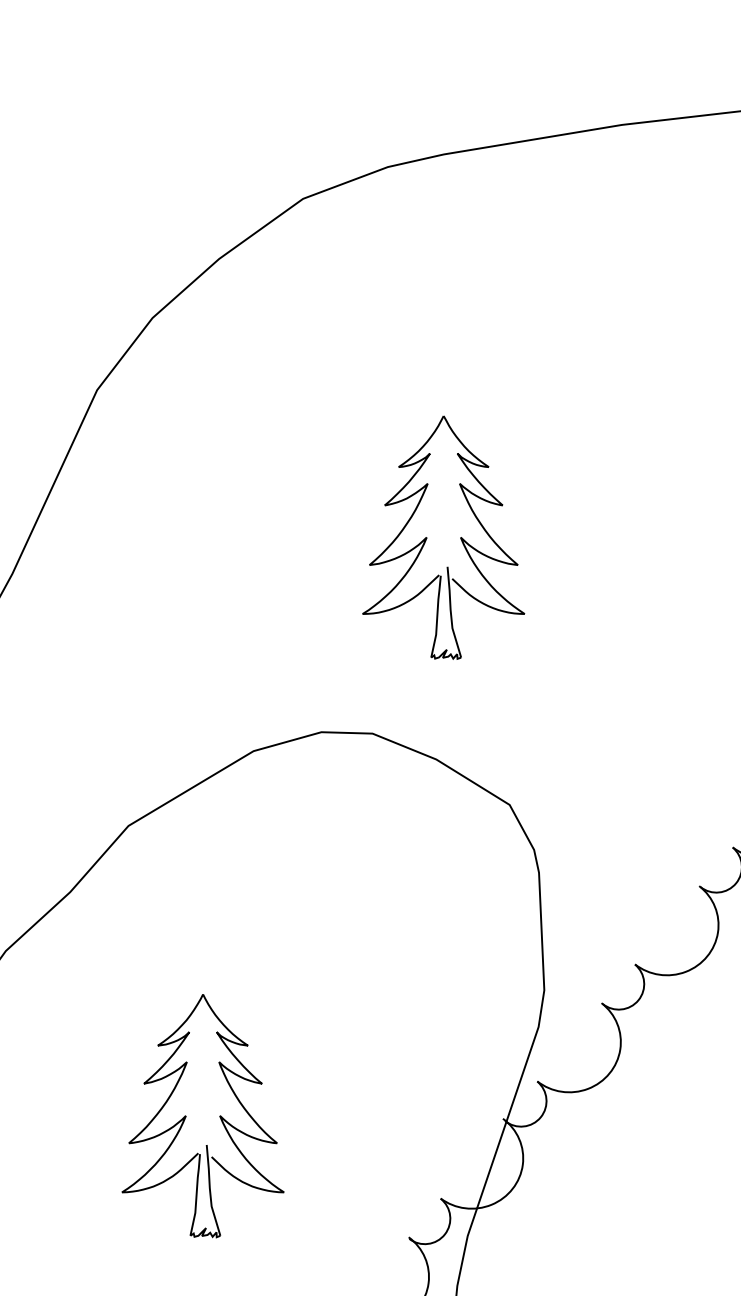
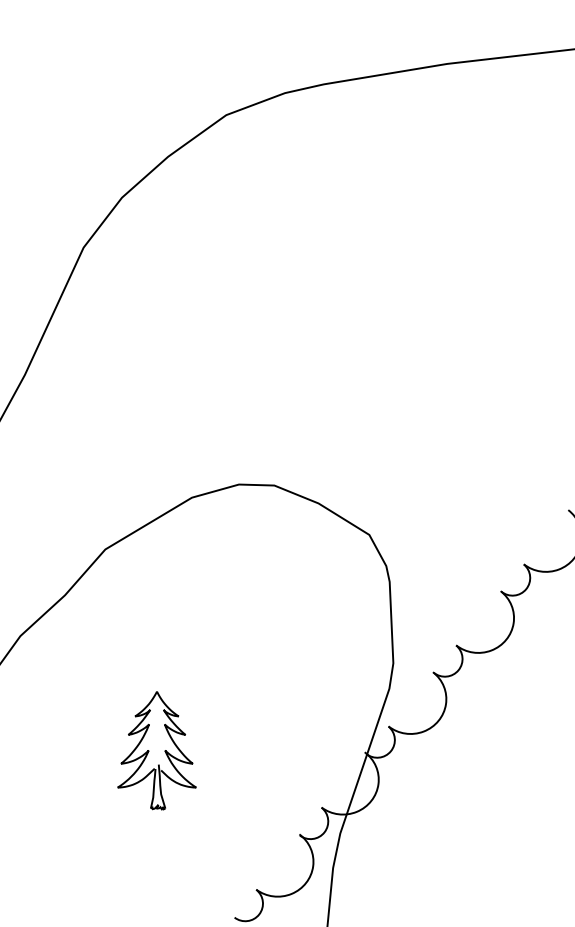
part: (443, 537) -> (323, 349), removed
part: (202, 1116) -> (156, 750), size x0.7

